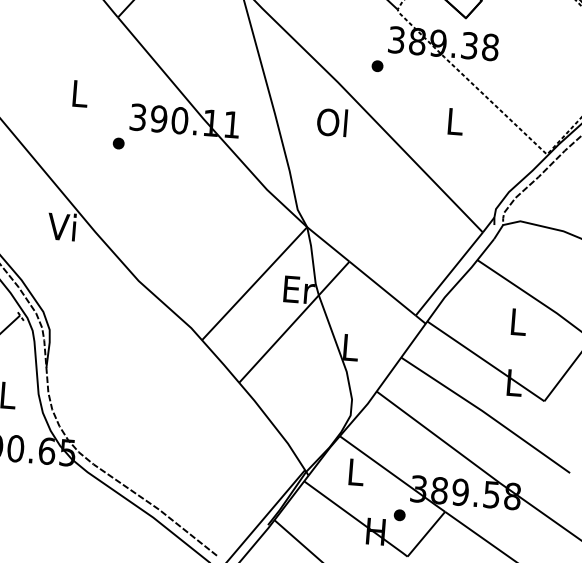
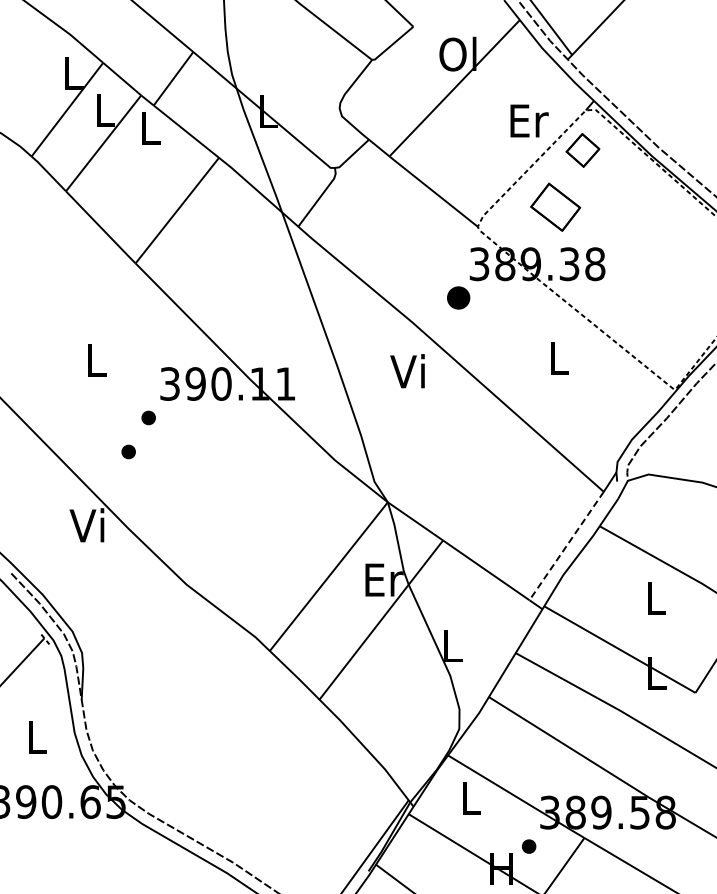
part: (377, 66) -> (458, 298), size x1.6
text: (332, 122) -> (408, 371), Ol -> Vi
part: (100, 169) -> (128, 451), added
line: (449, 274) -> (566, 546), solid -> dashed

